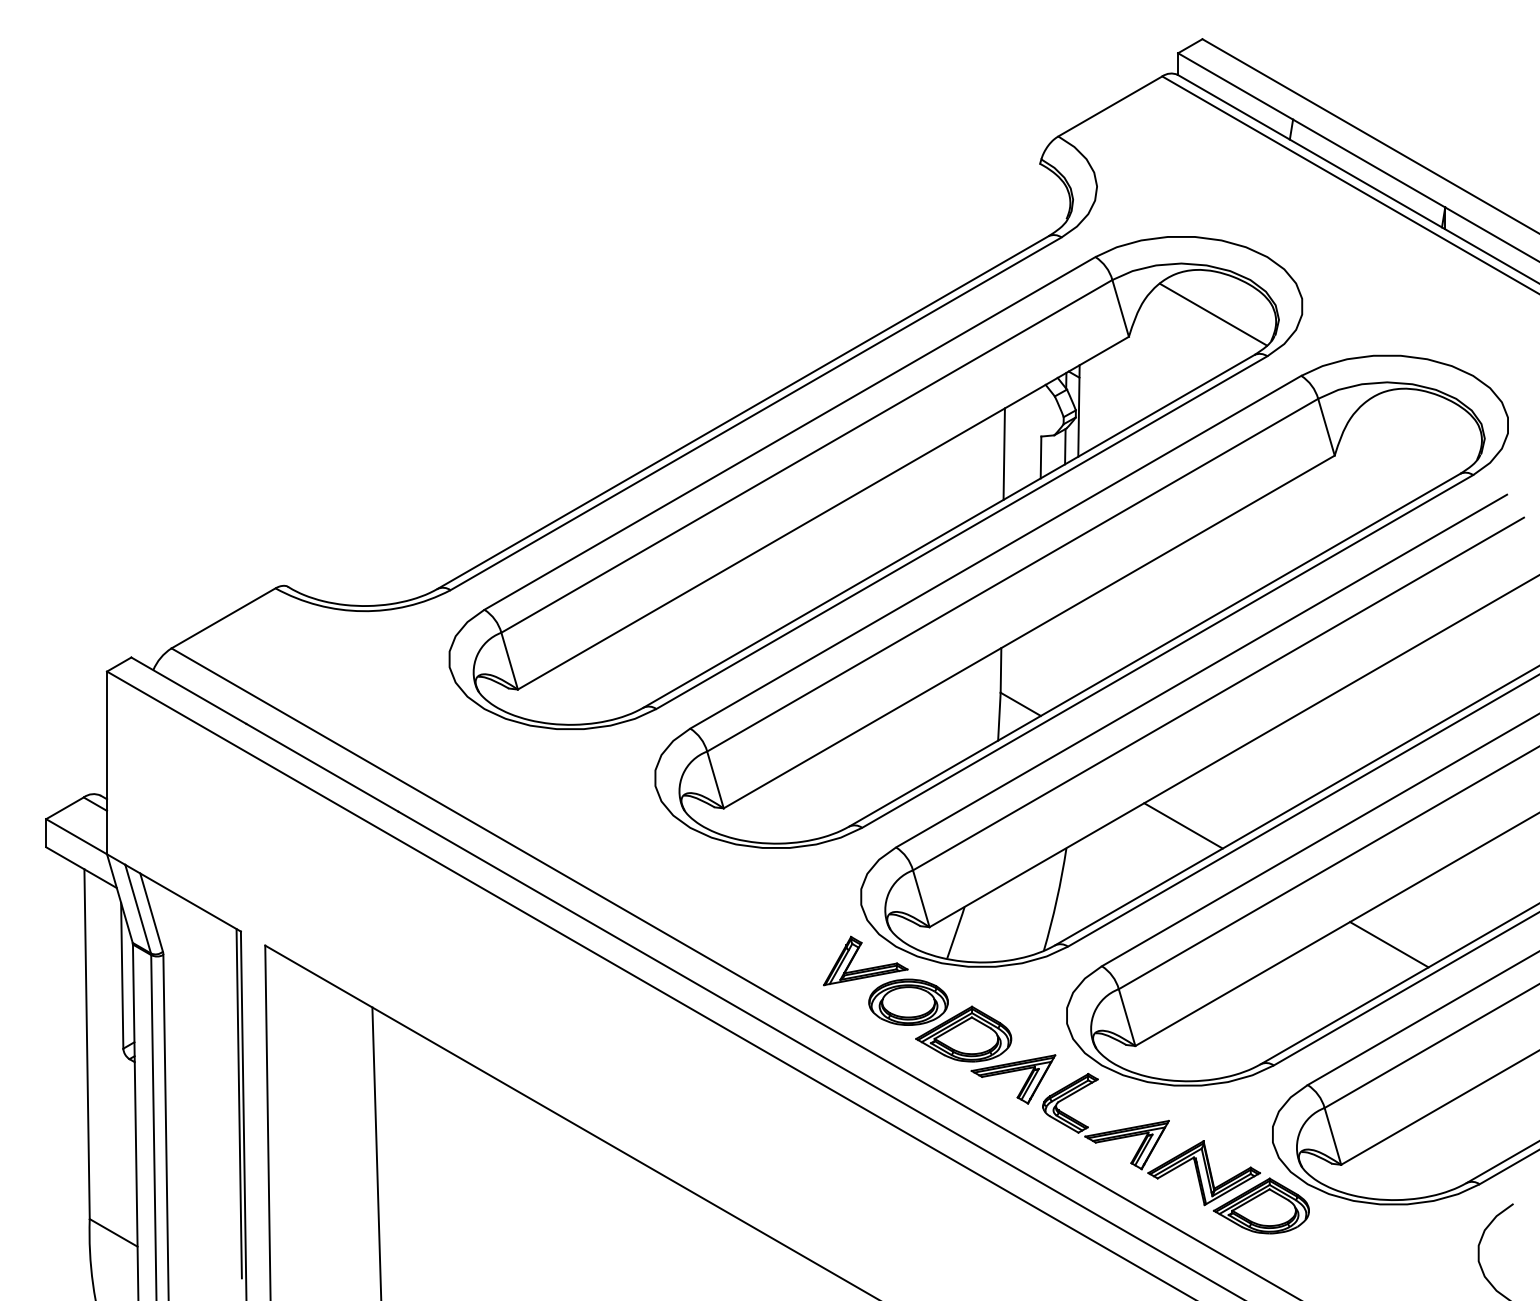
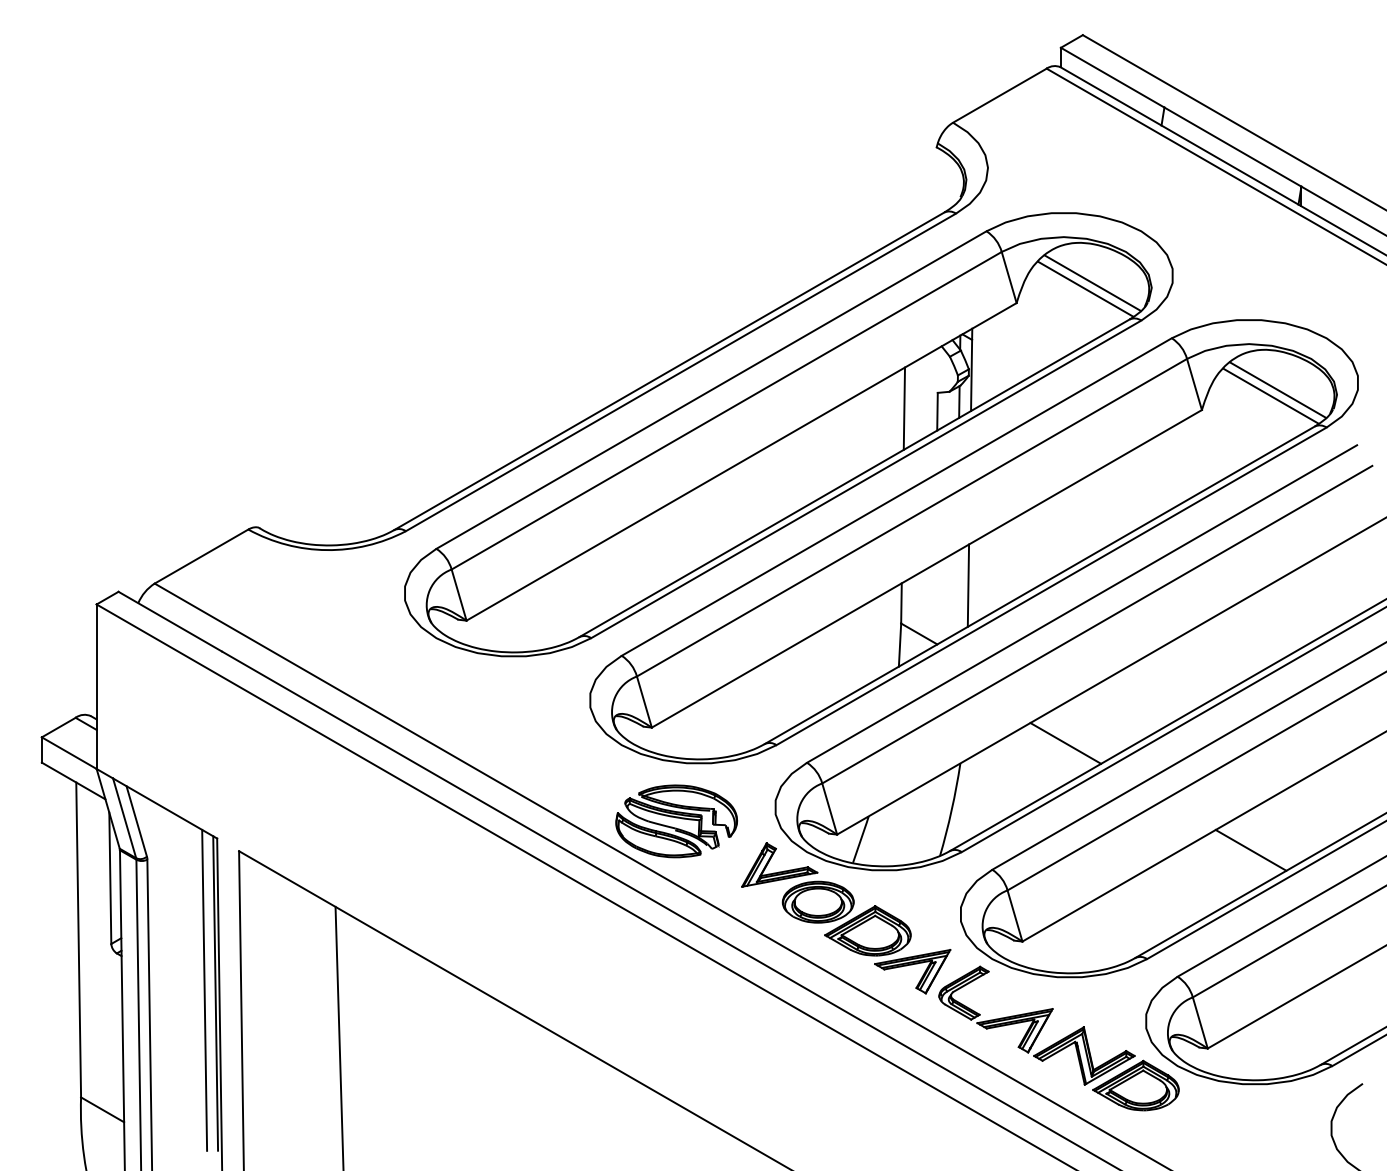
line: (1205, 321) -> (1085, 289), added
line: (1418, 433) -> (1277, 390), added
line: (1411, 439) -> (1271, 395), added
line: (1075, 650) -> (968, 585), added
part: (751, 912) -> (676, 821), added
line: (226, 1099) -> (204, 989), added

